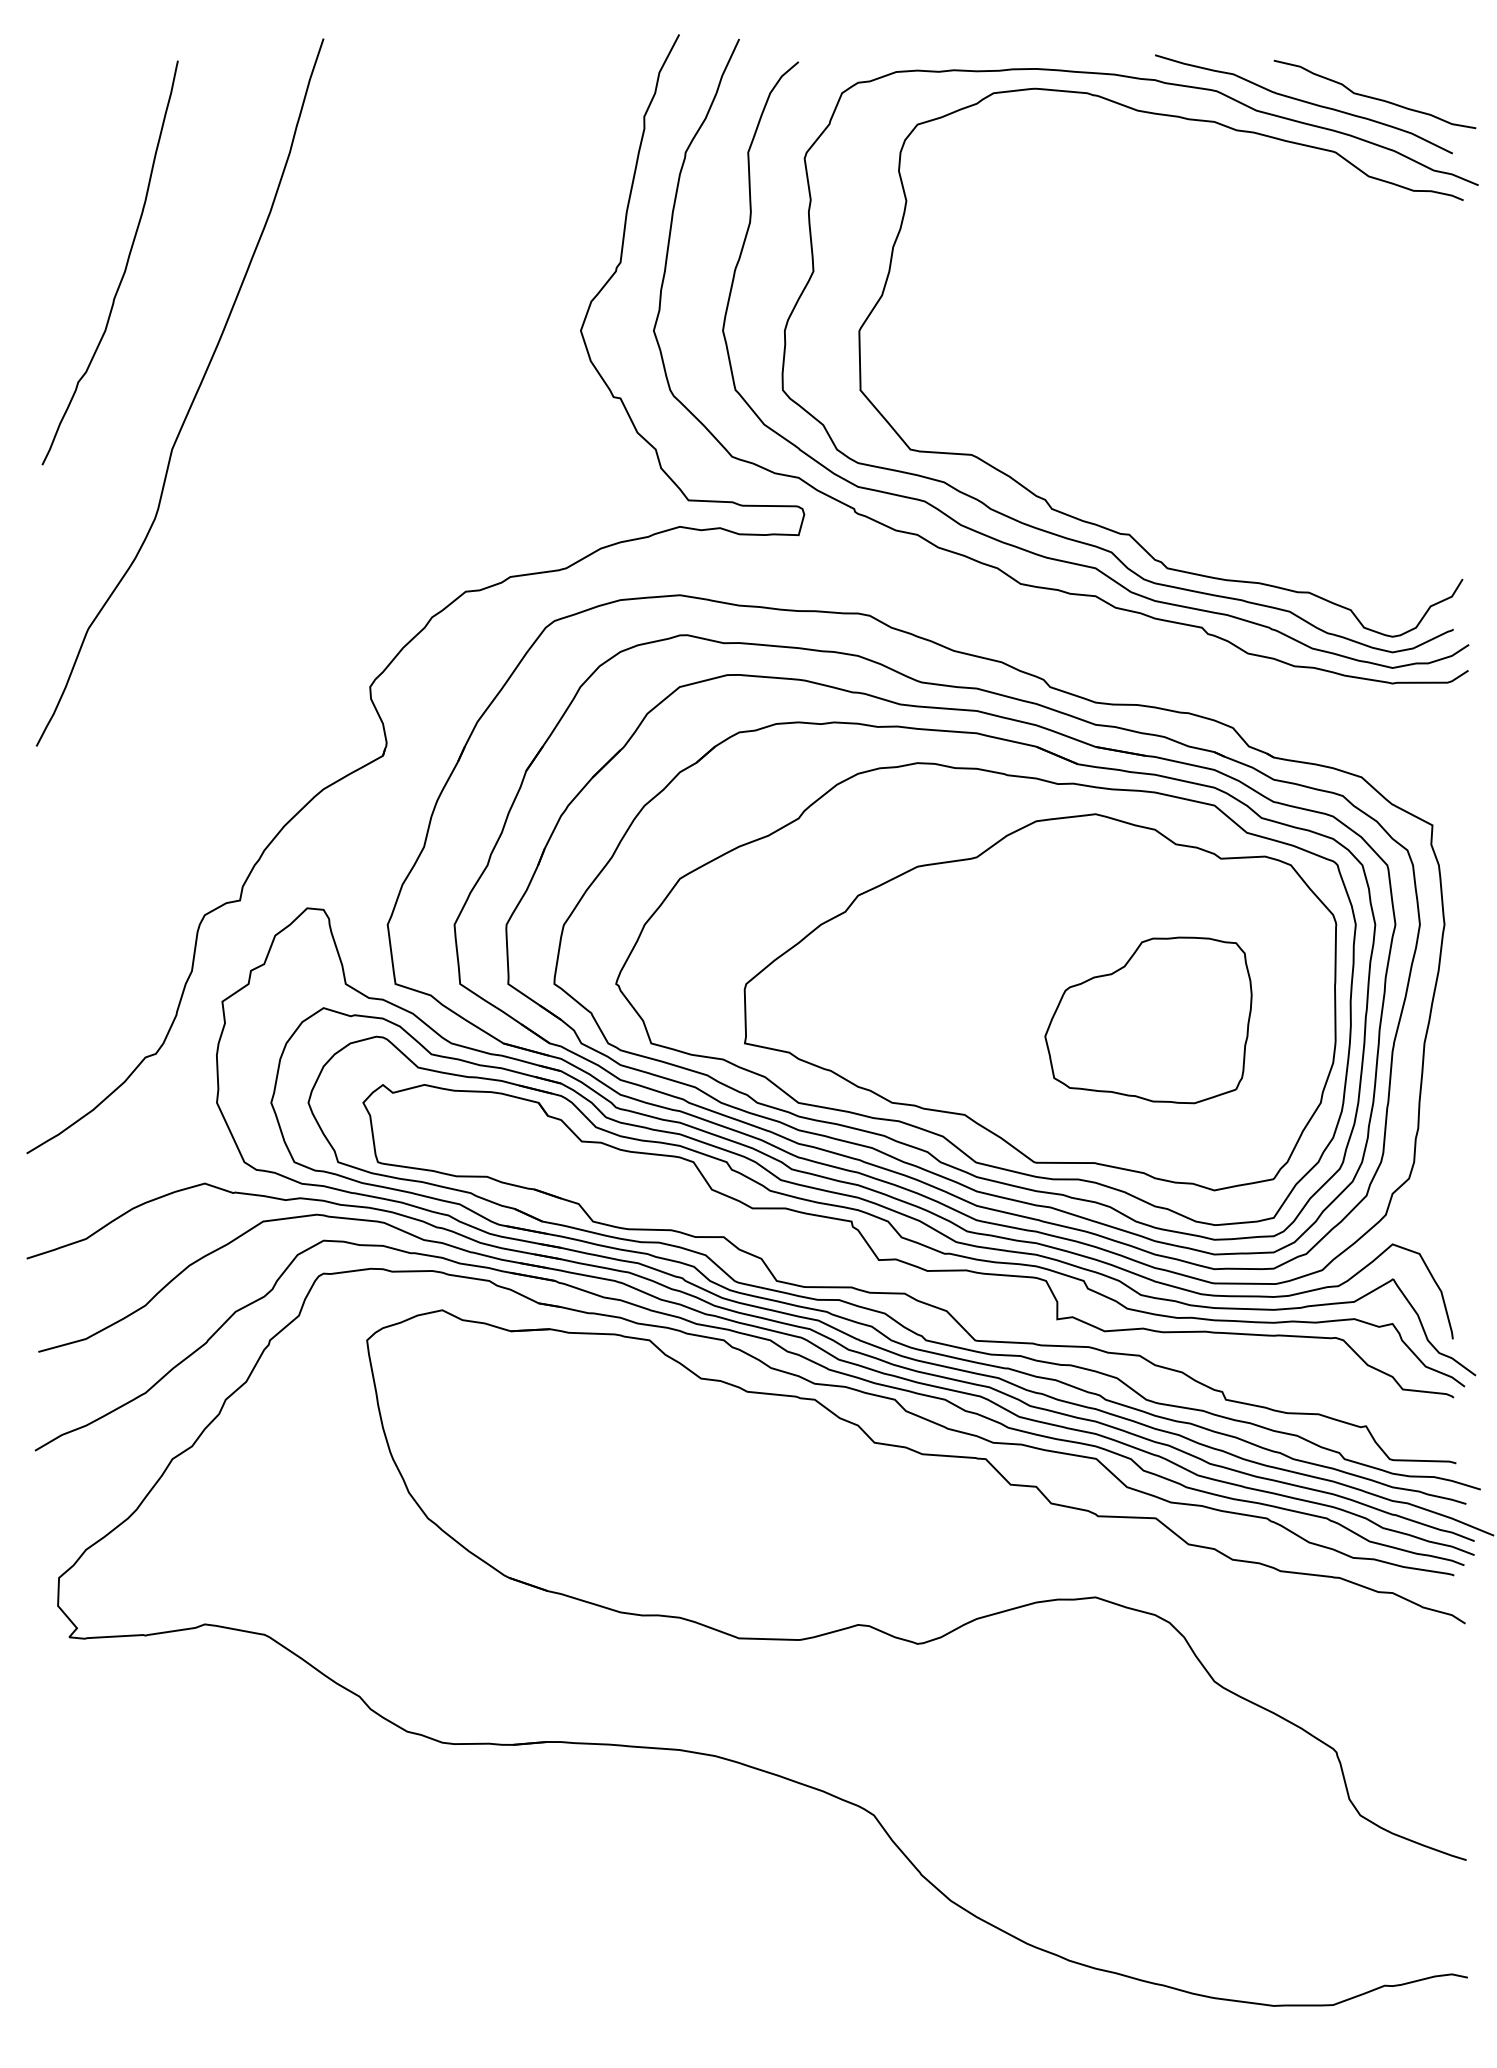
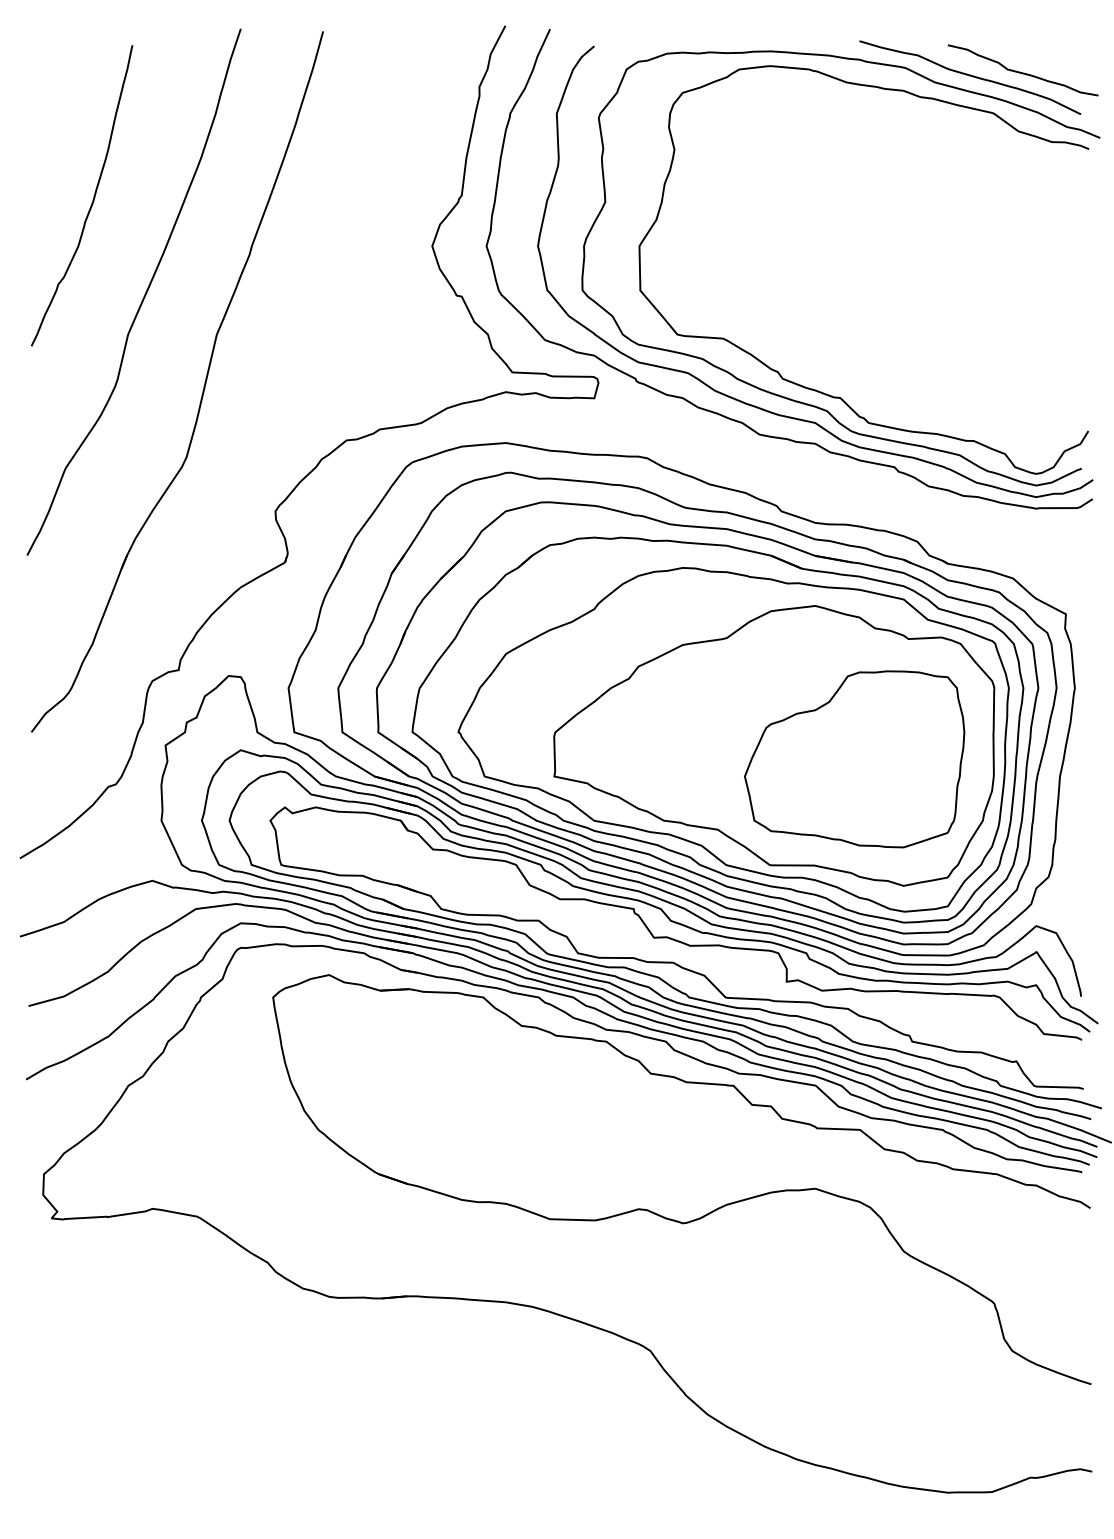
part: (273, 520) -> (203, 387), added
part: (1148, 1020) -> (854, 759), size x1.43

